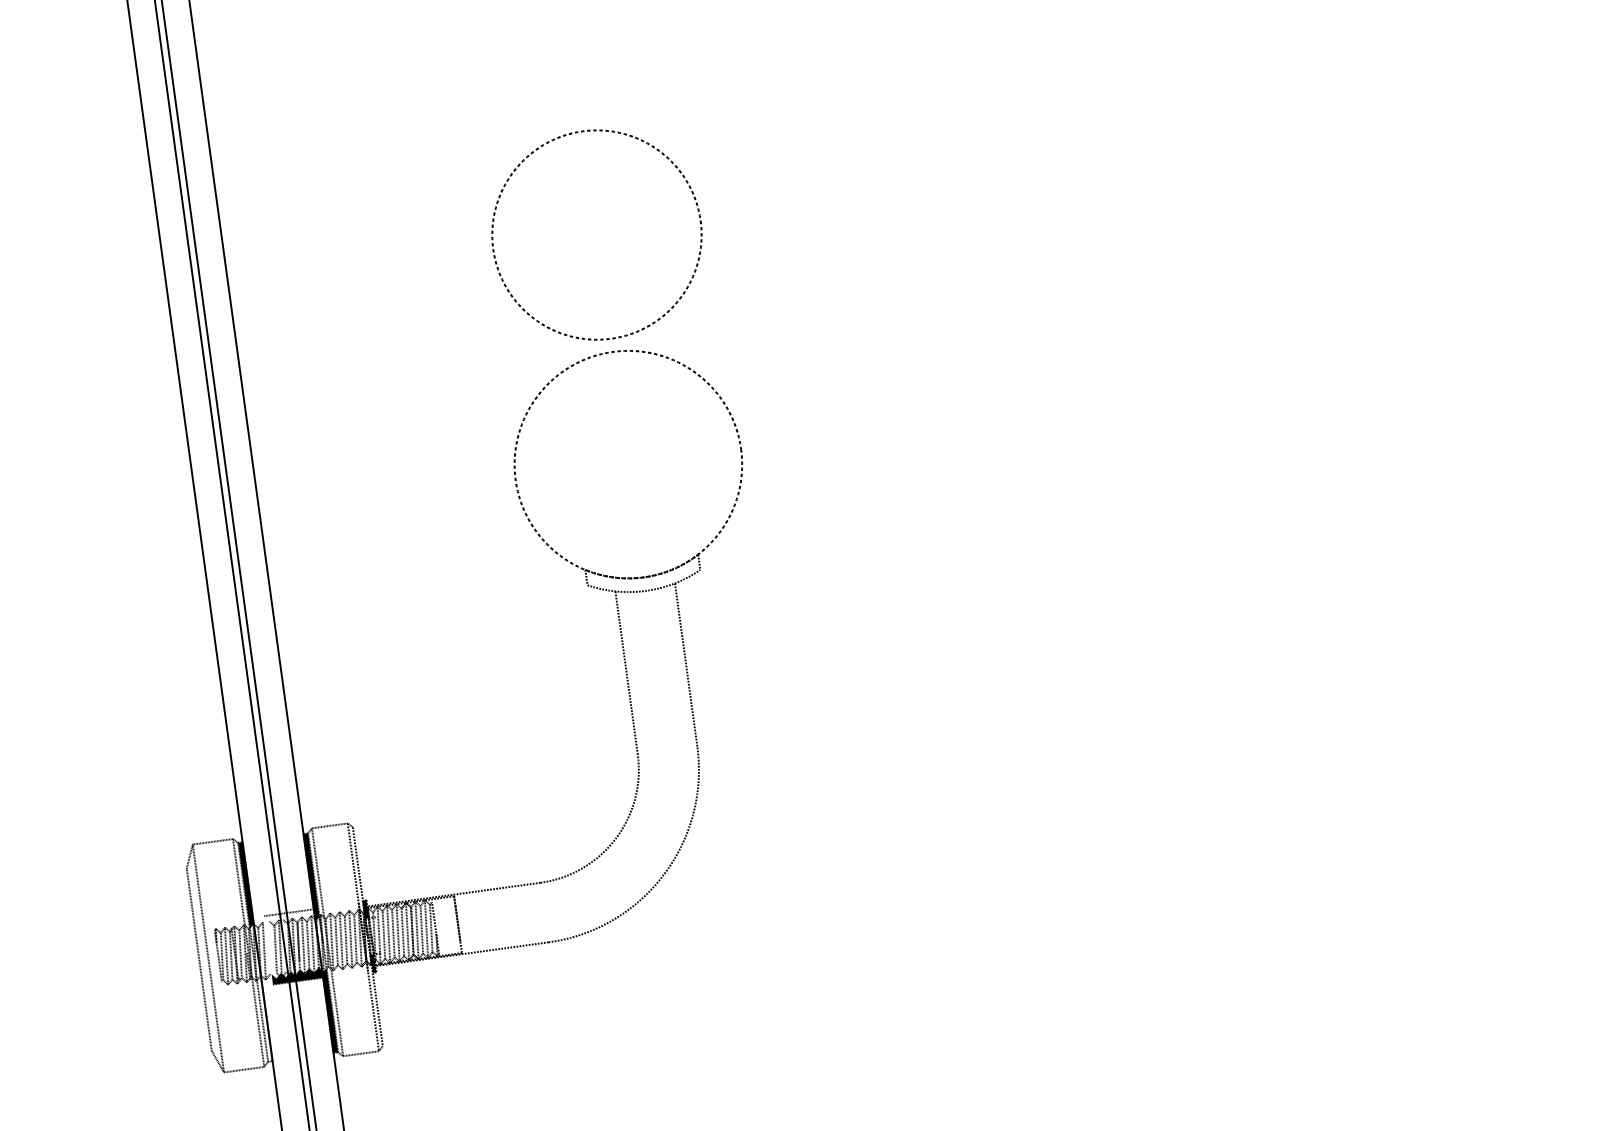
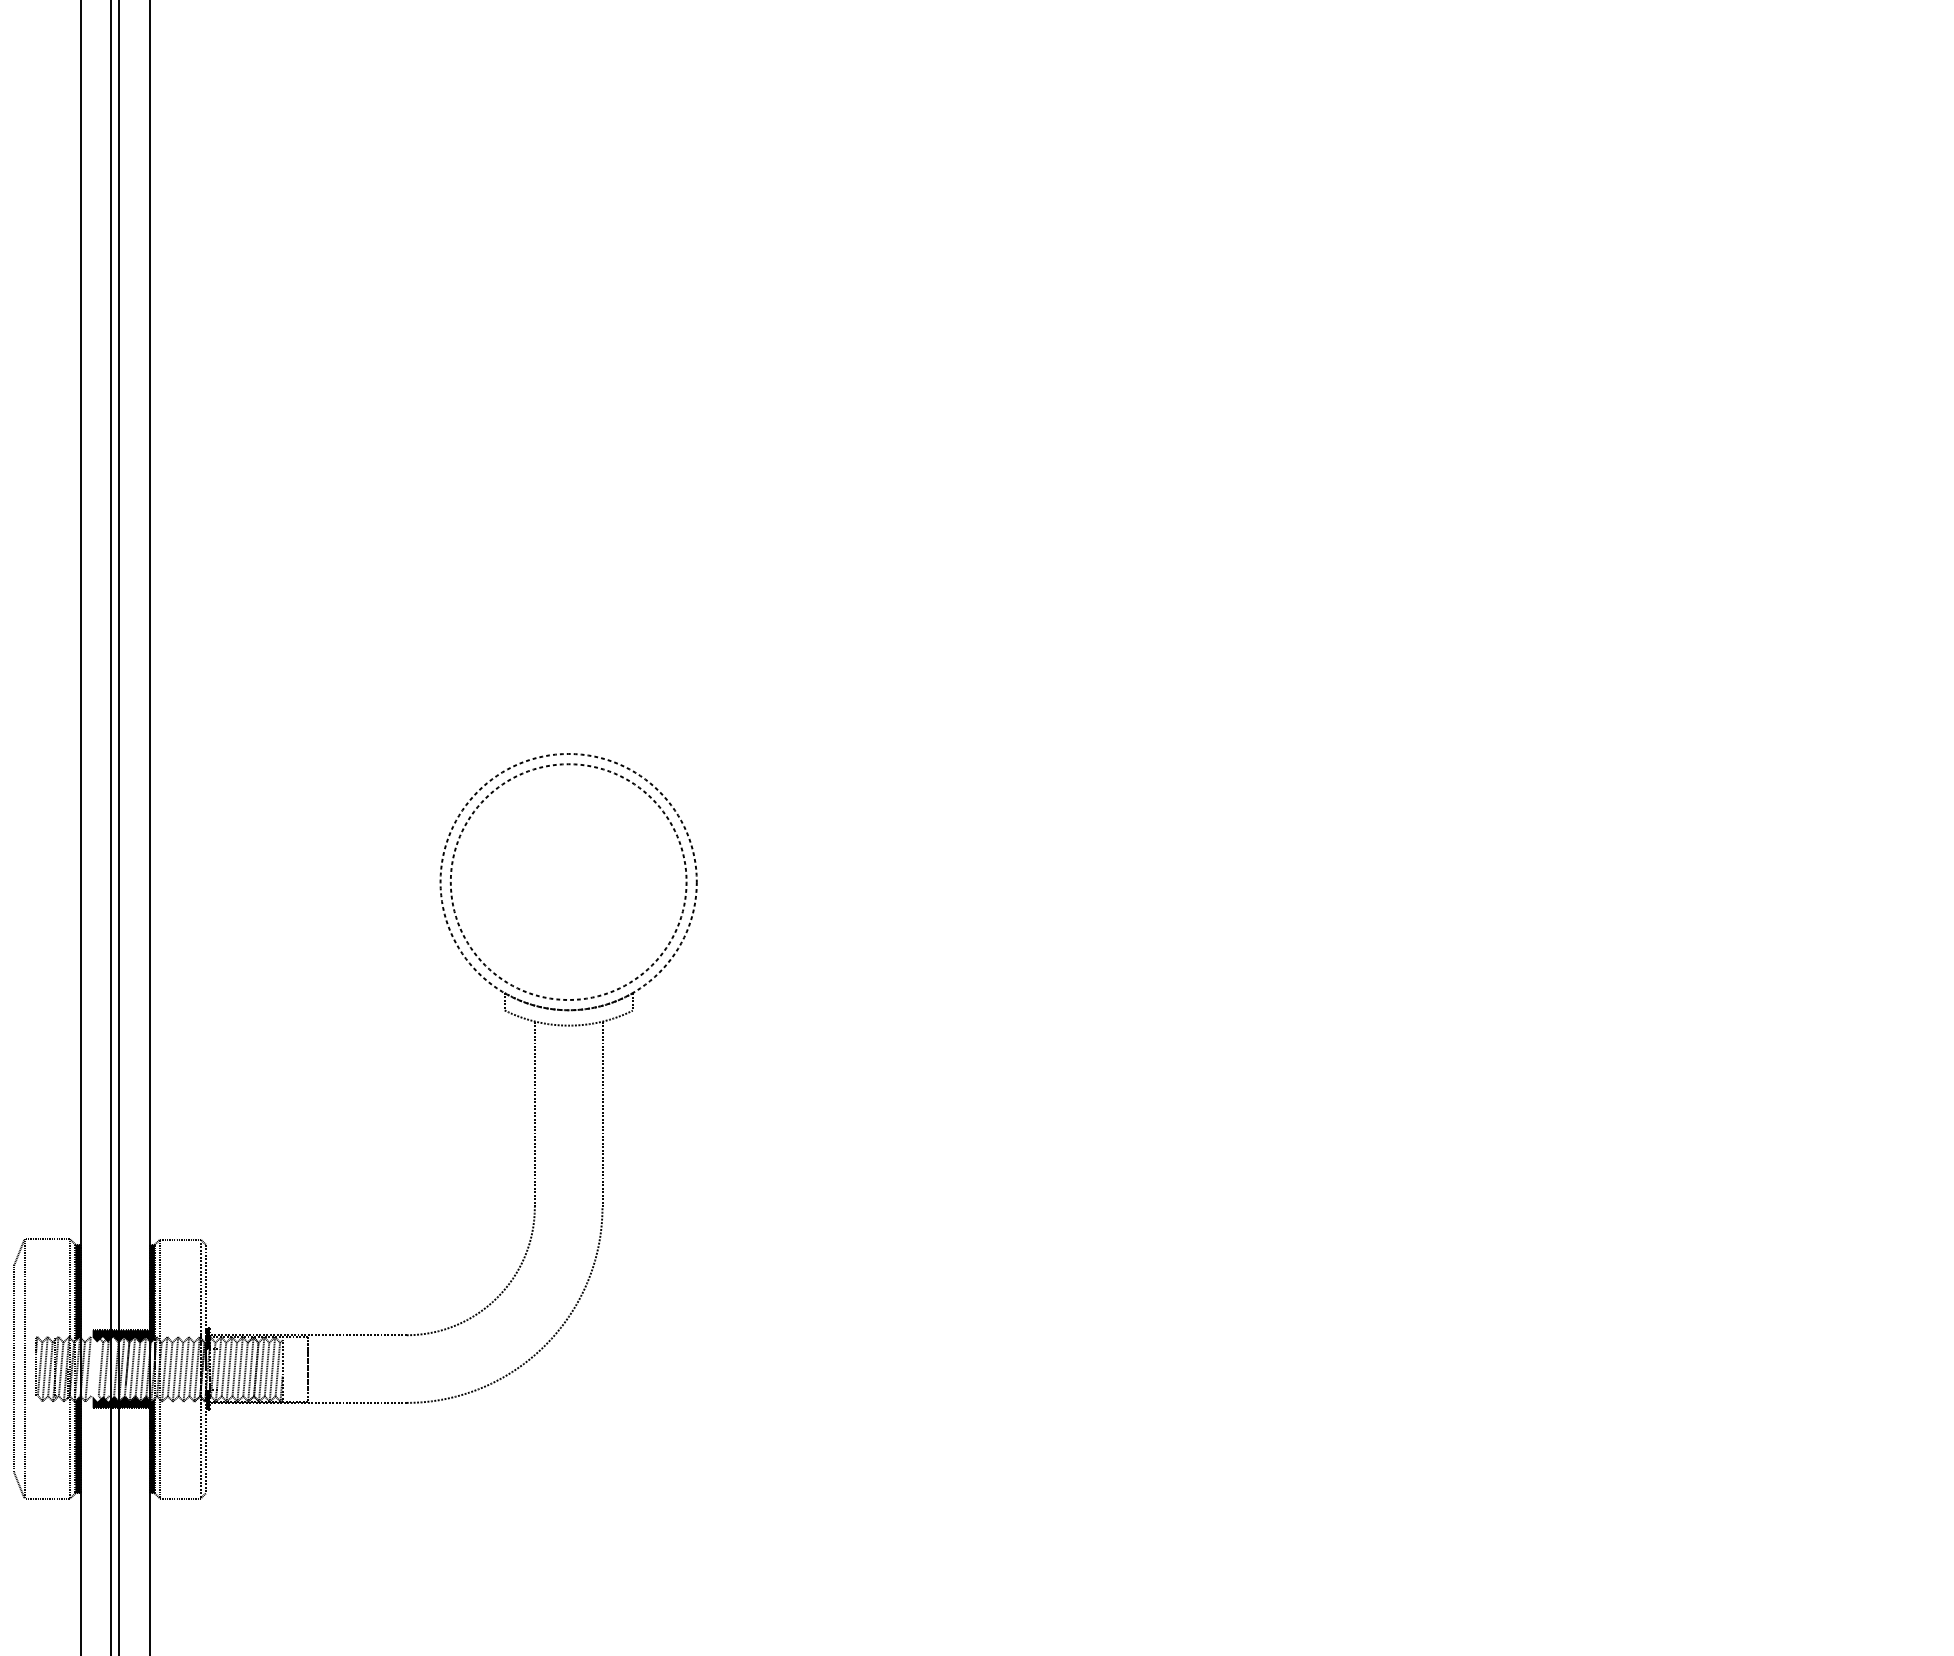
circle: (596, 234) -> (568, 881), moved
fill: (288, 918) -> (120, 1336), added
fill: (264, 1018) -> (77, 1444), added

